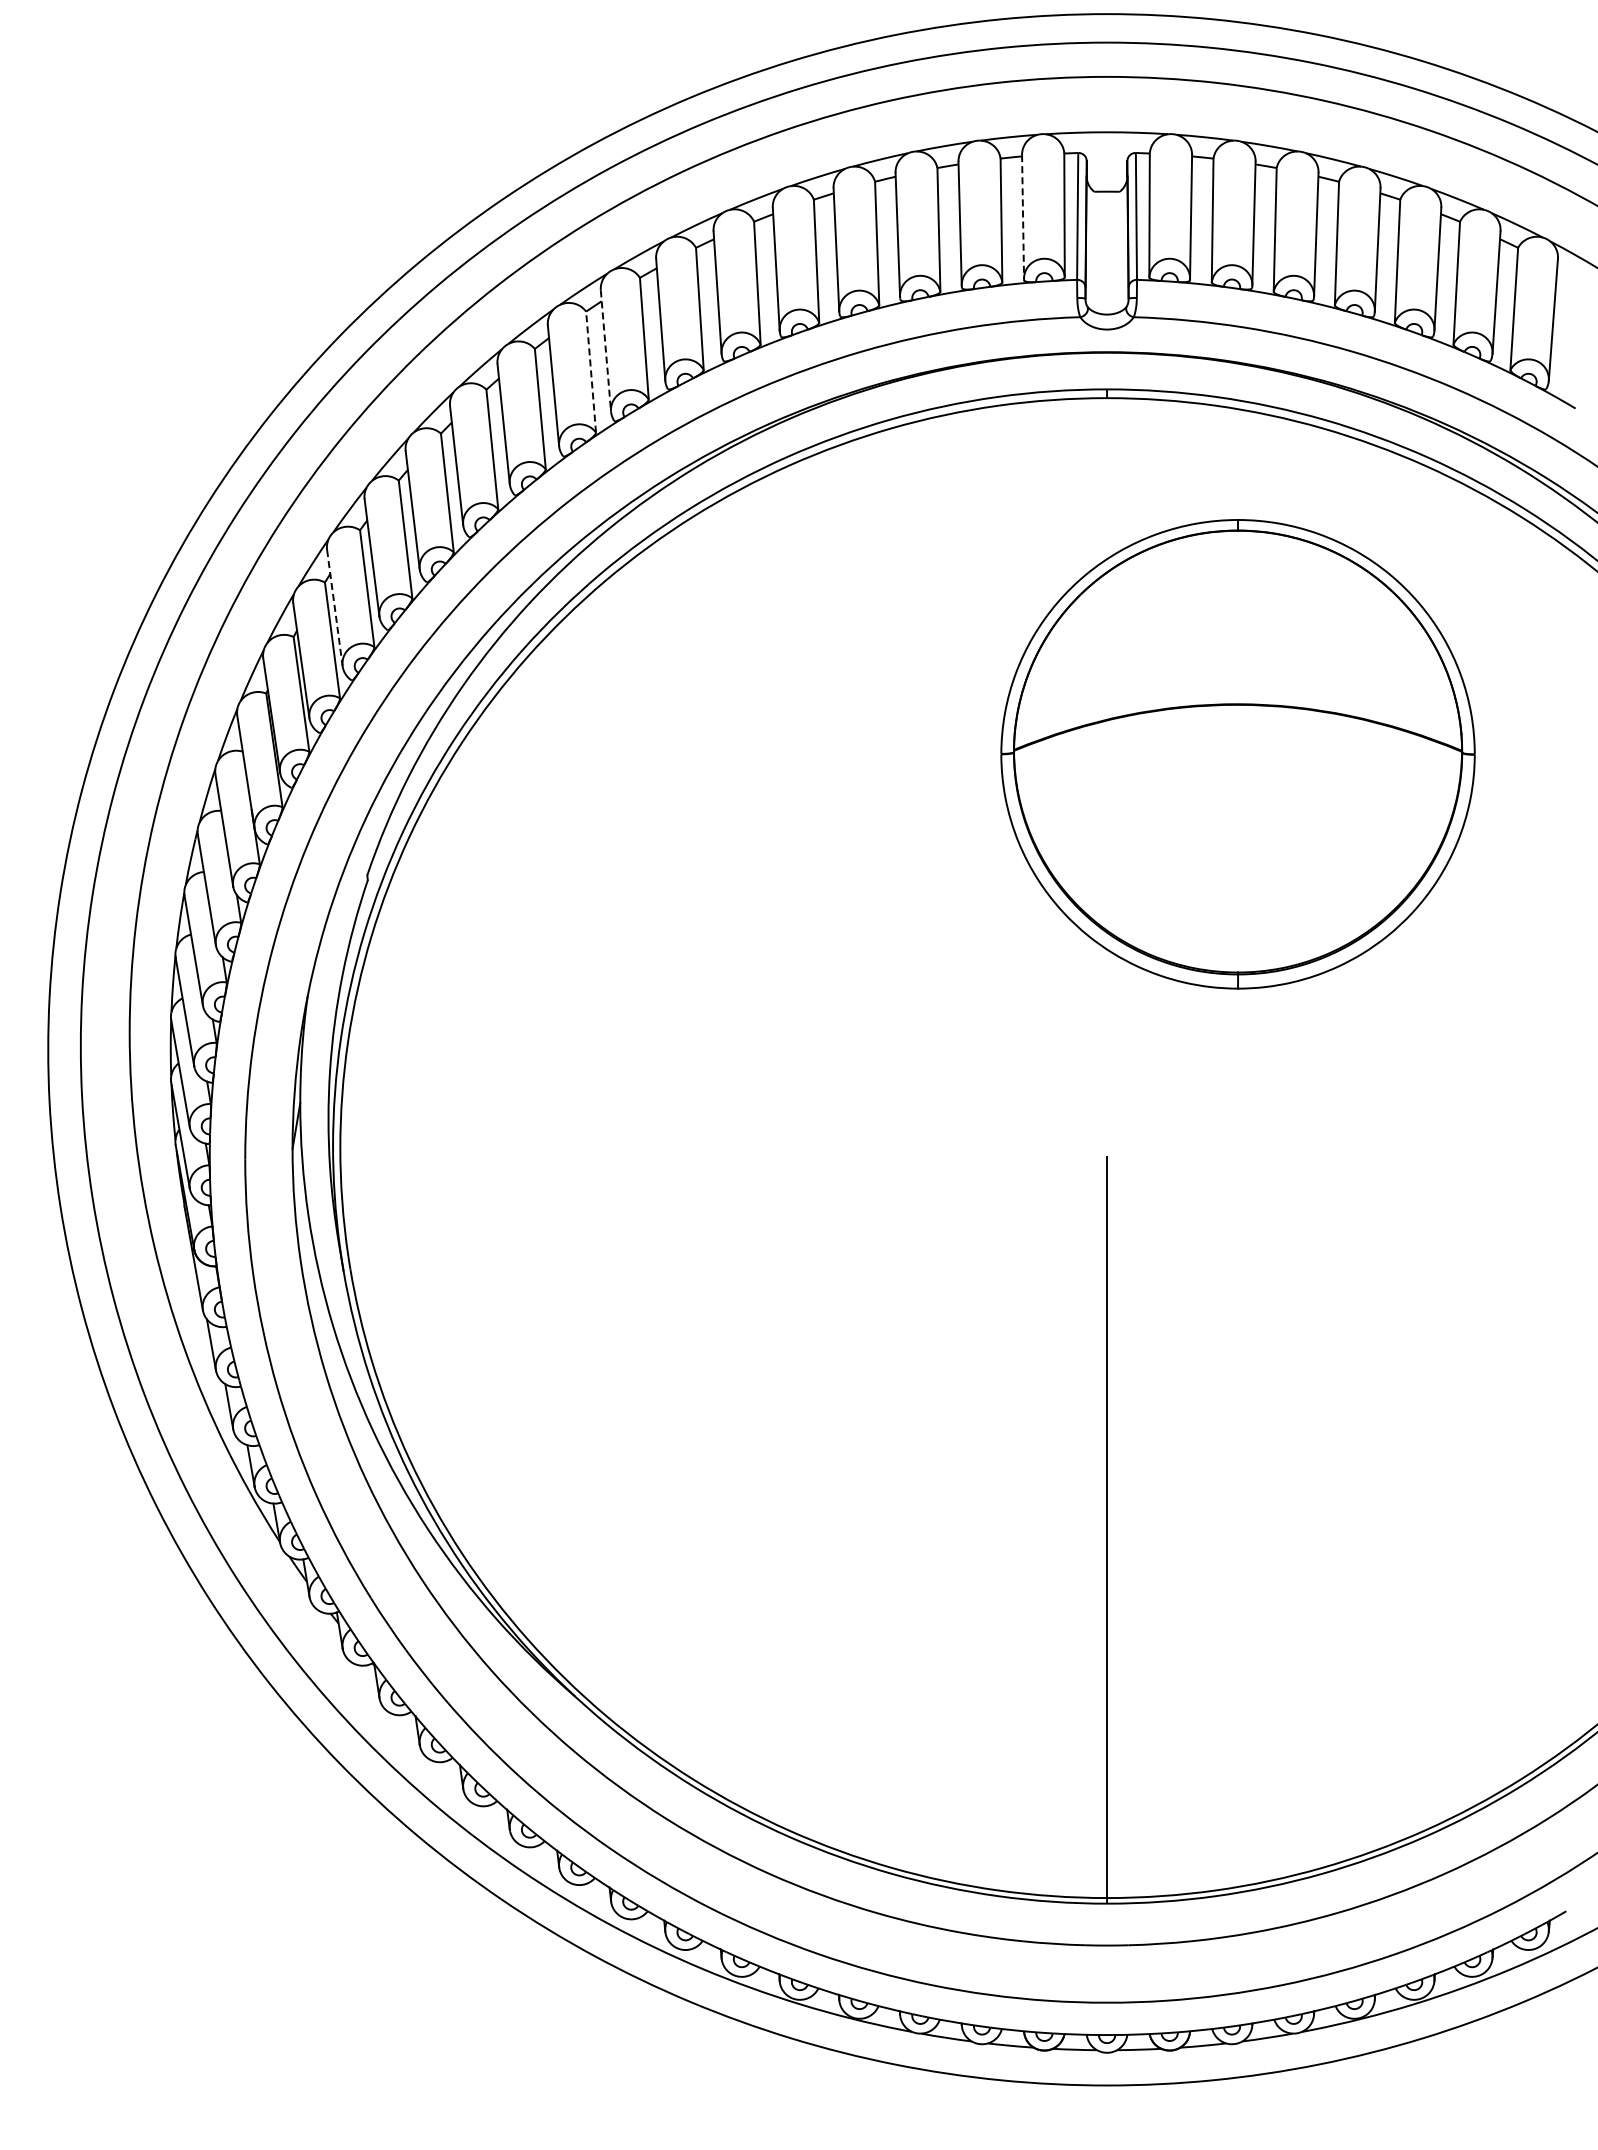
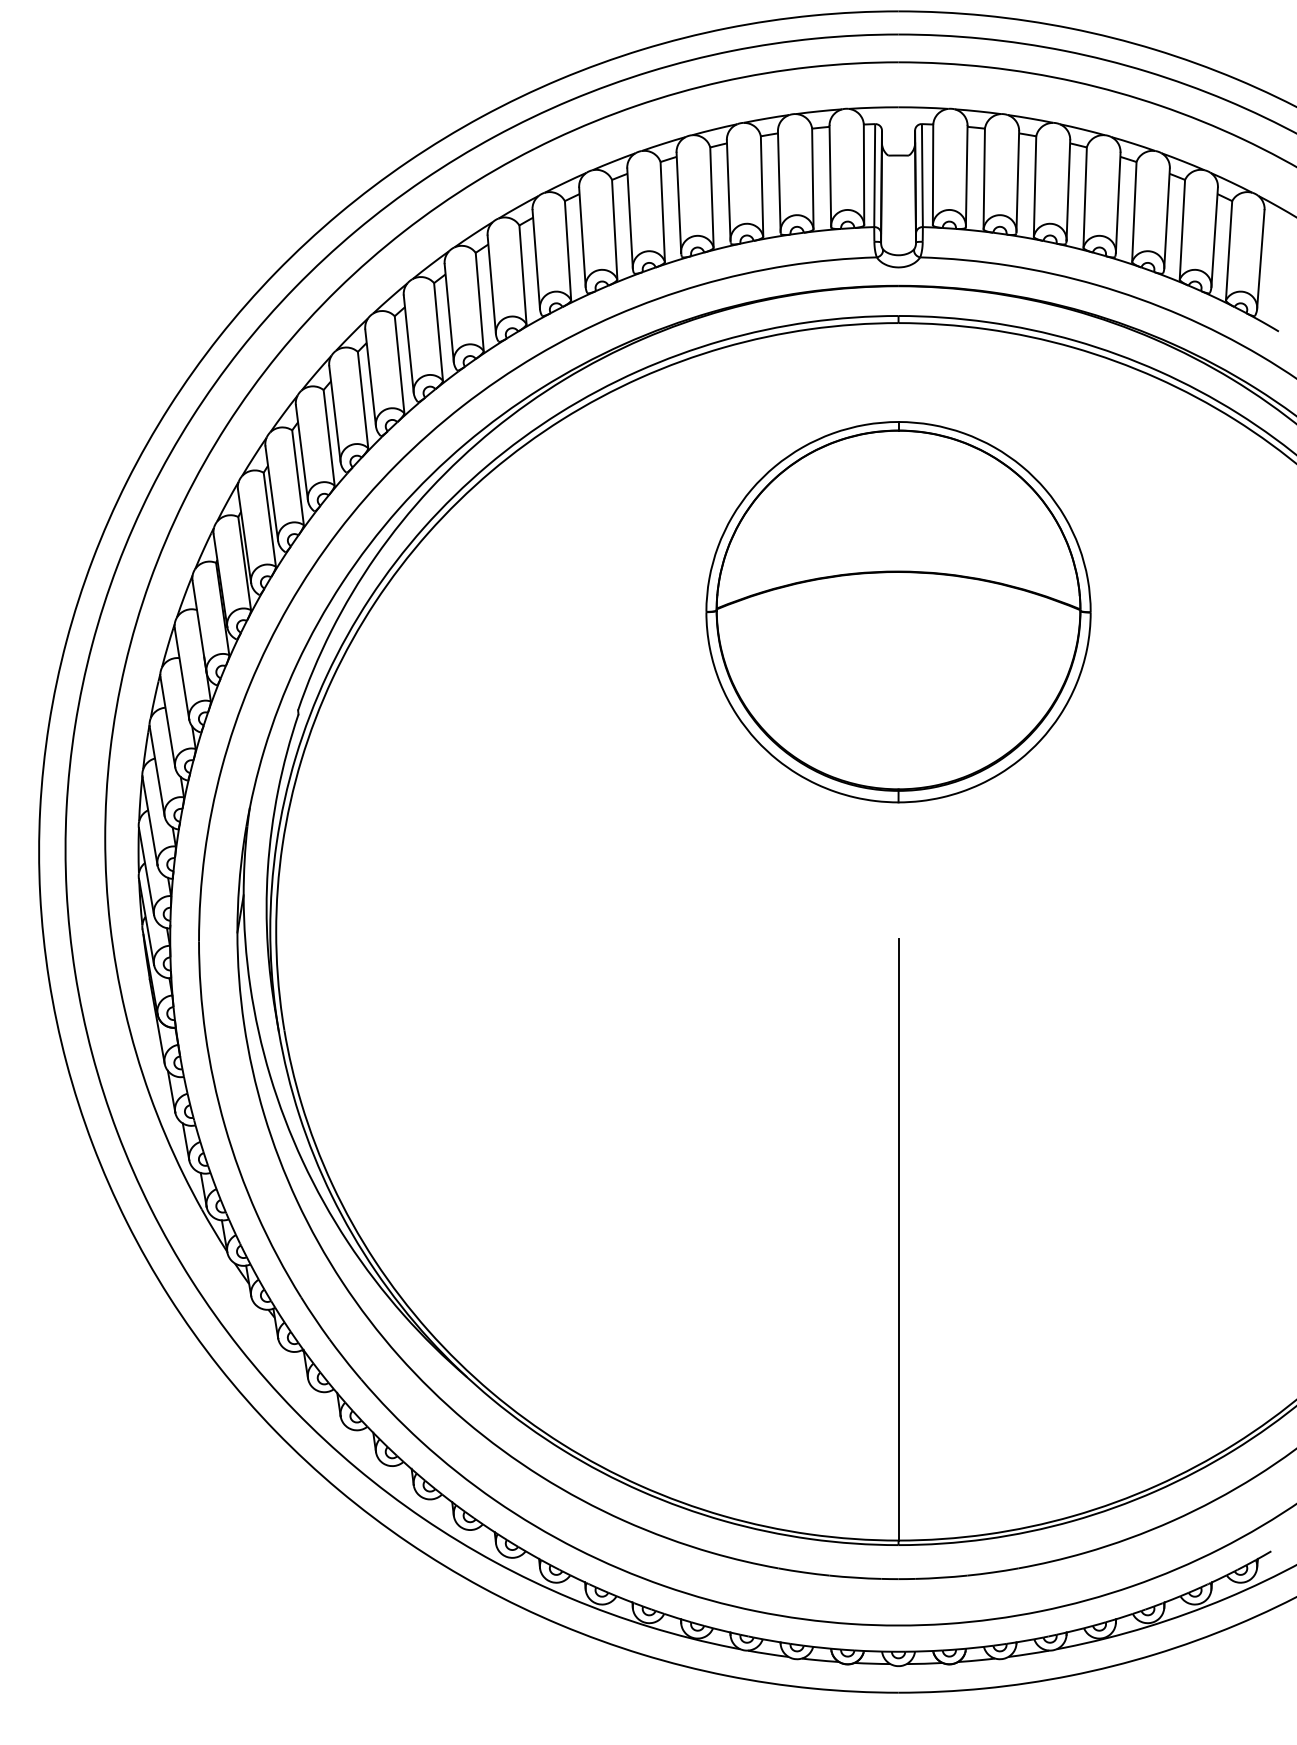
line: (1023, 217) -> (830, 176), dashed -> solid
line: (605, 351) -> (491, 285), dashed -> solid
line: (591, 372) -> (480, 302), dashed -> solid
line: (334, 608) -> (271, 493), dashed -> solid
part: (1237, 754) -> (898, 612), moved

